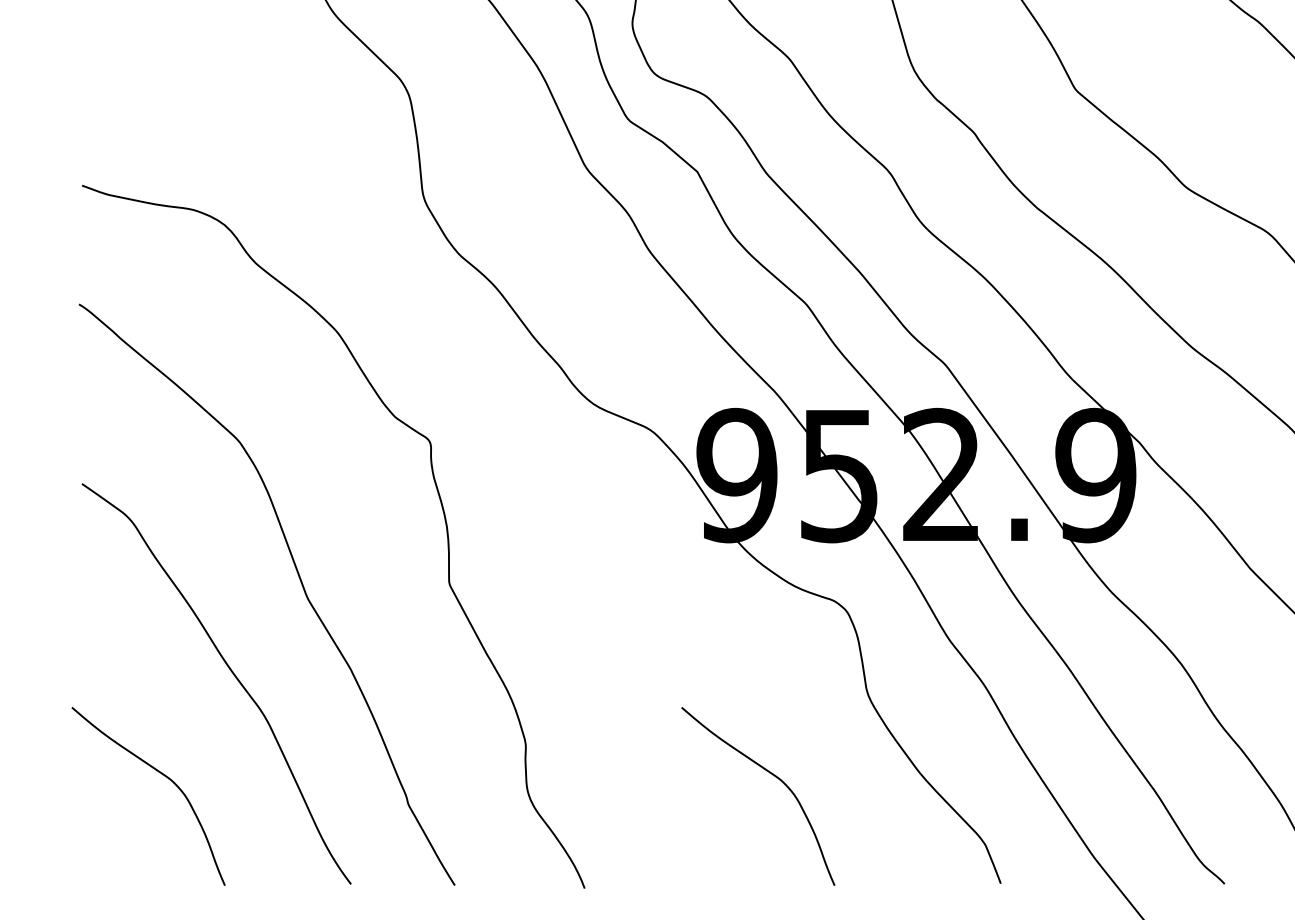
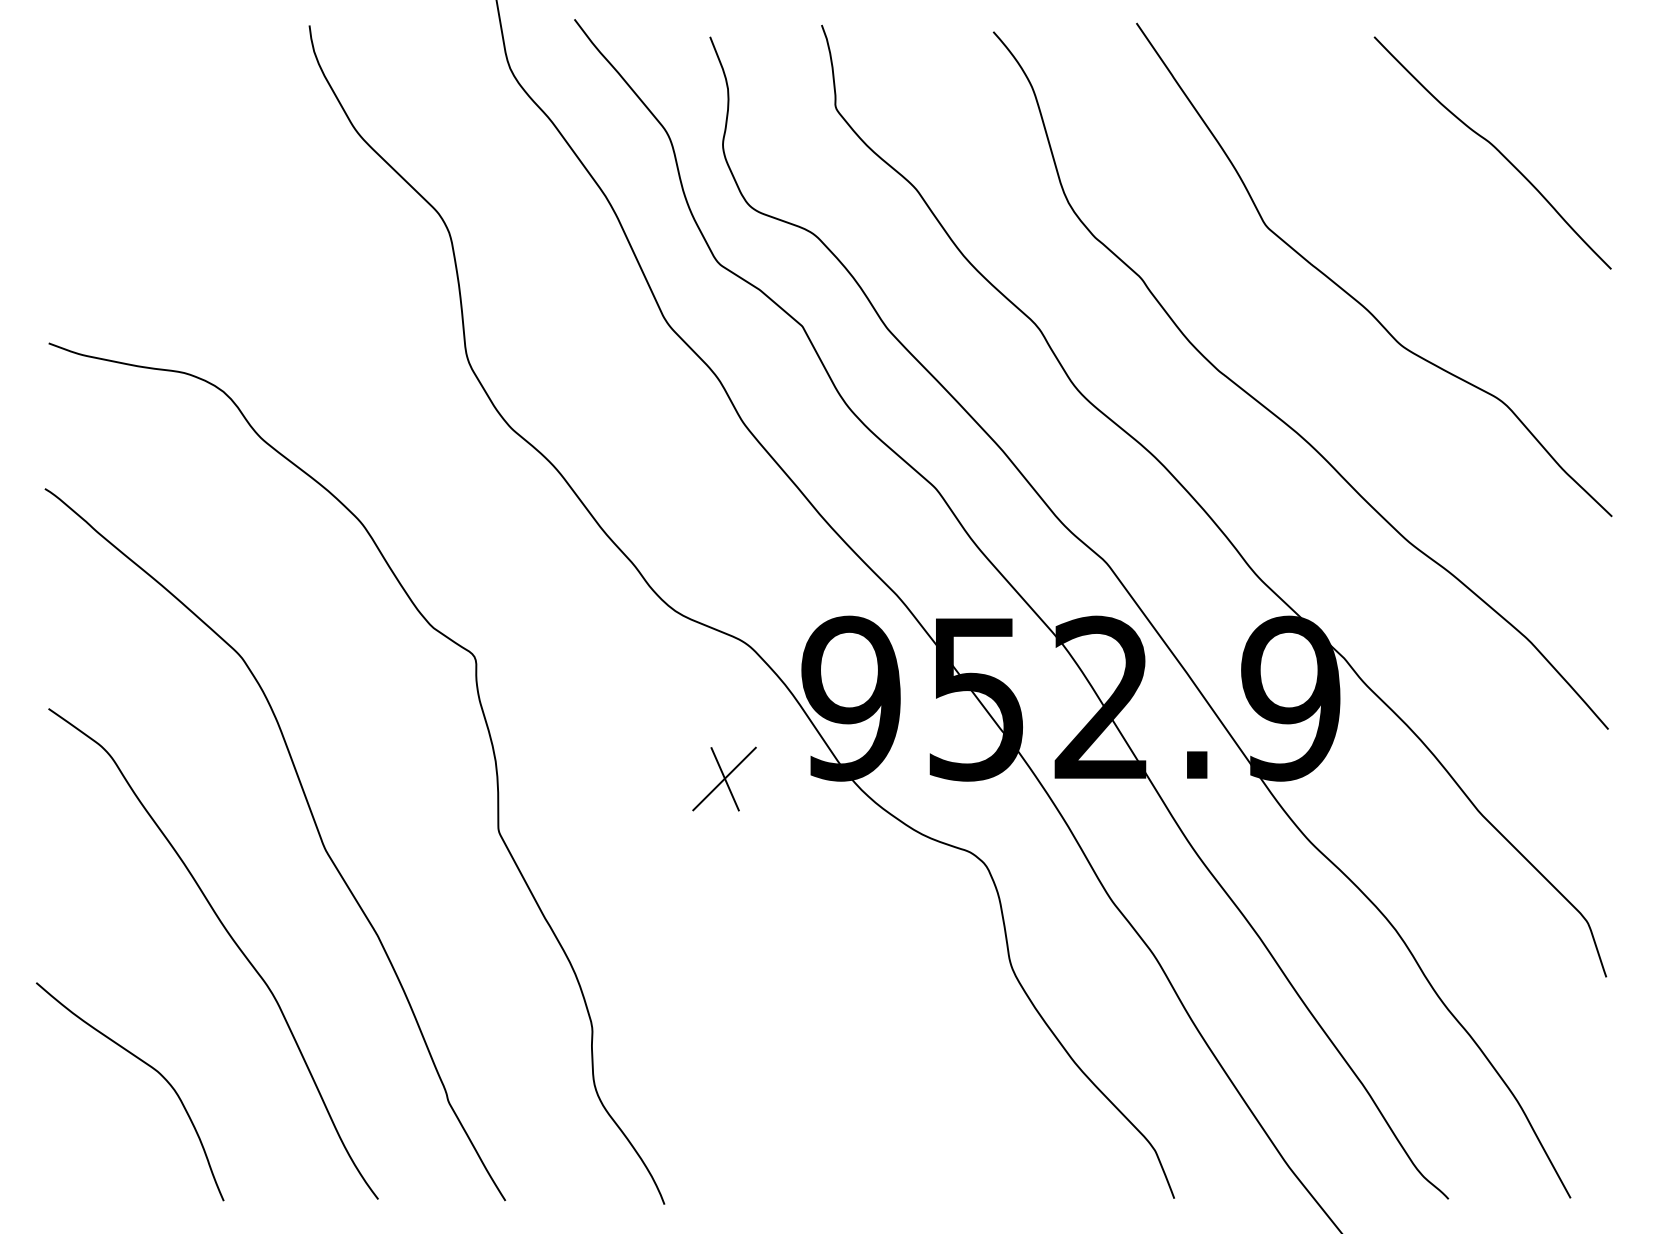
part: (633, 540) -> (724, 778), added
curve: (773, 775) -> (895, 1066), removed

